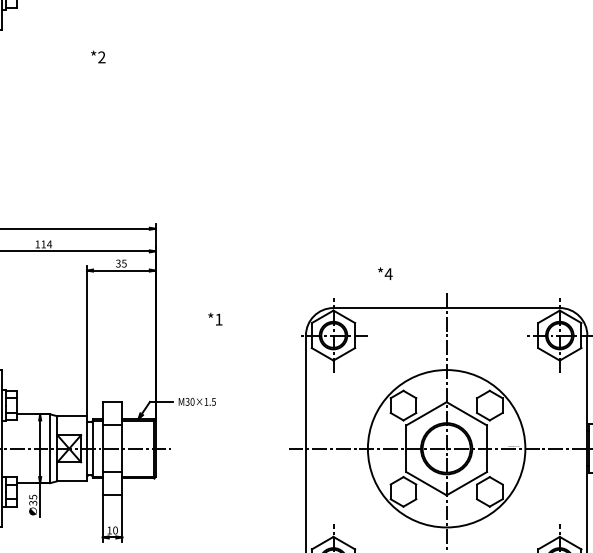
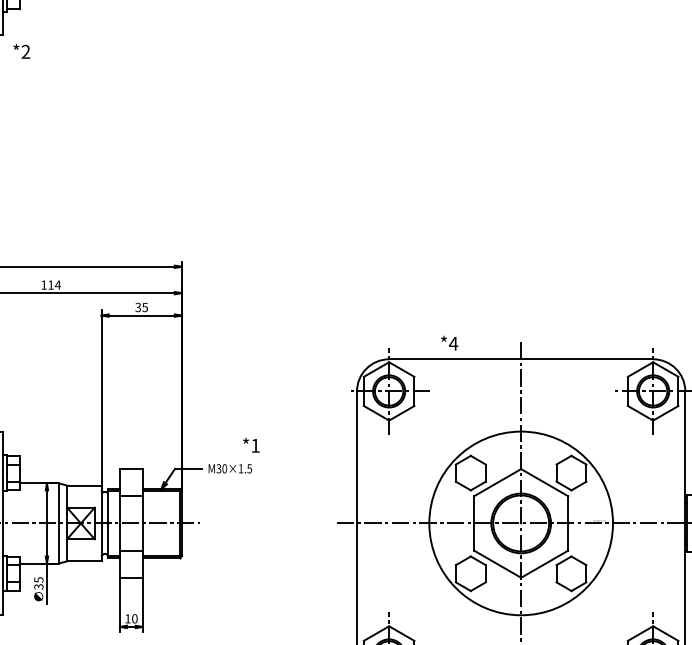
text: (98, 57) -> (21, 51), moved
text: (385, 273) -> (449, 342), moved
text: (215, 318) -> (251, 444), moved

